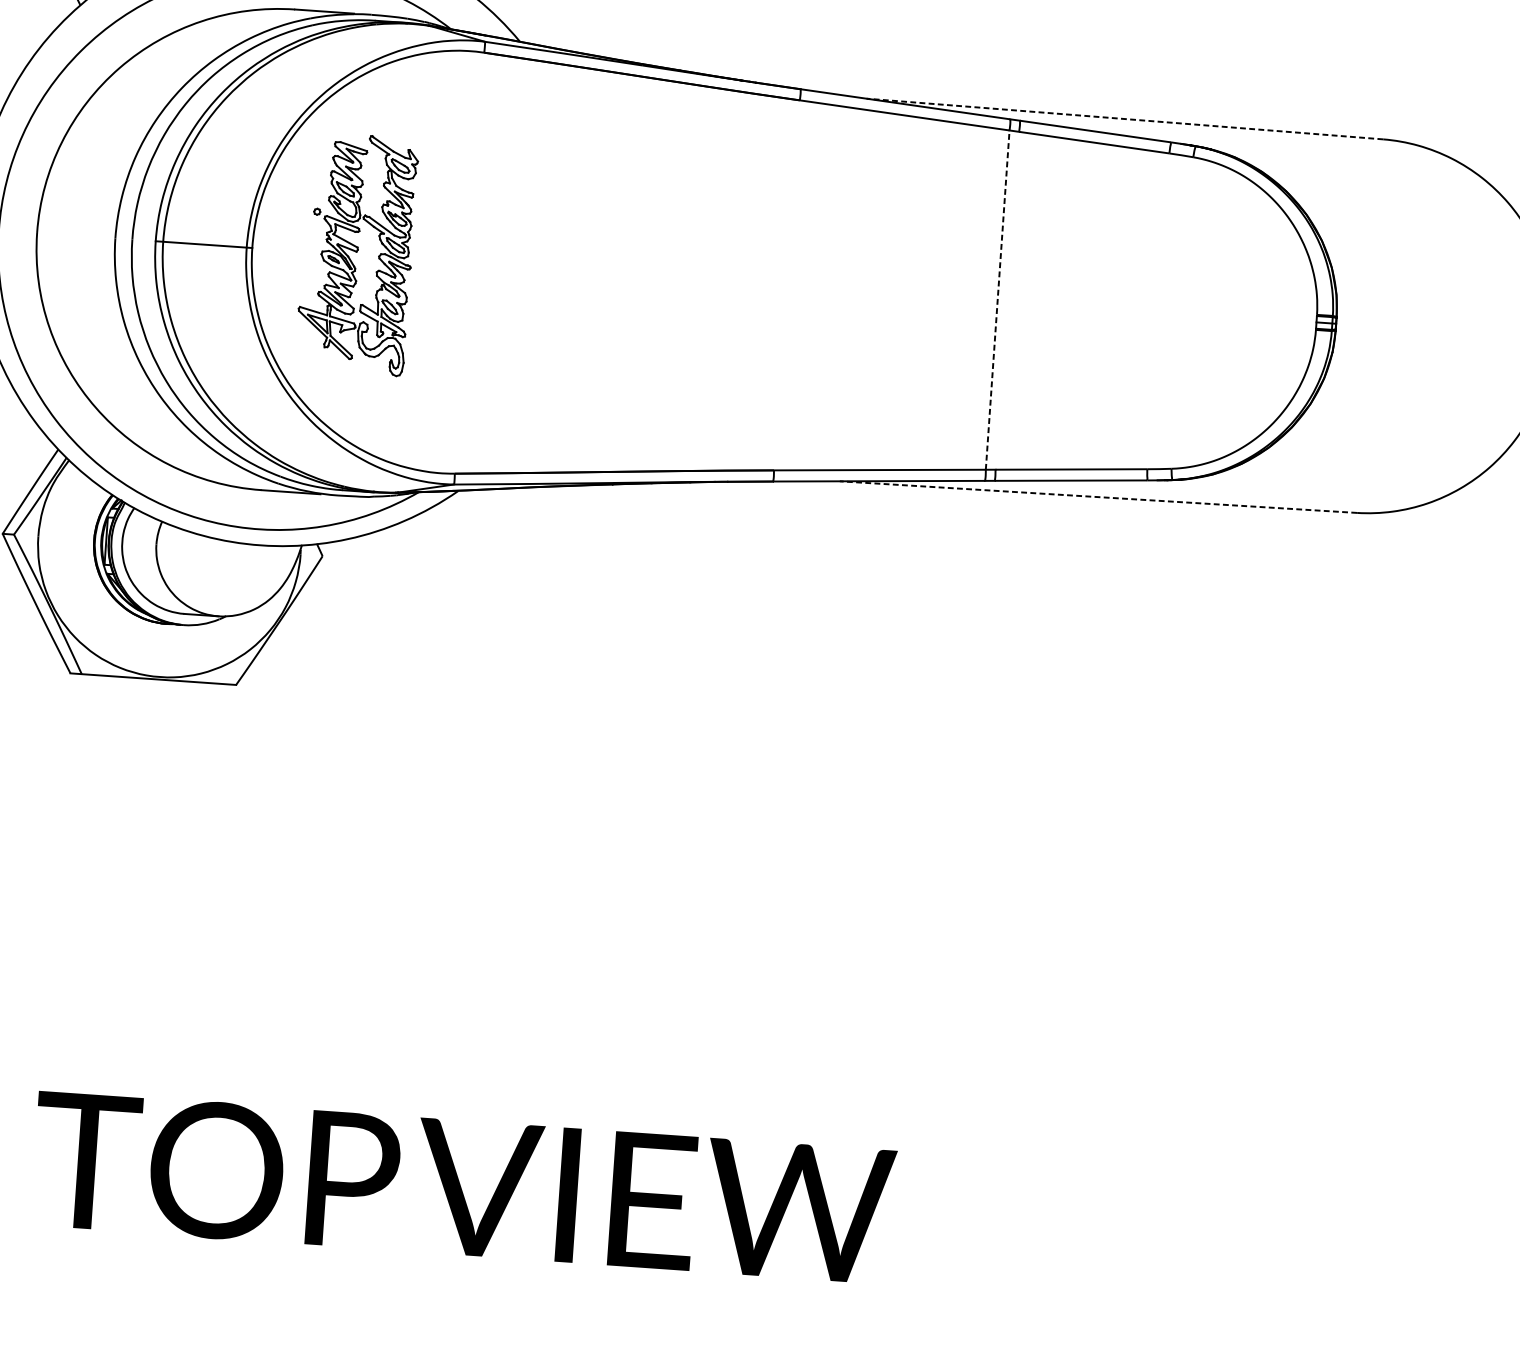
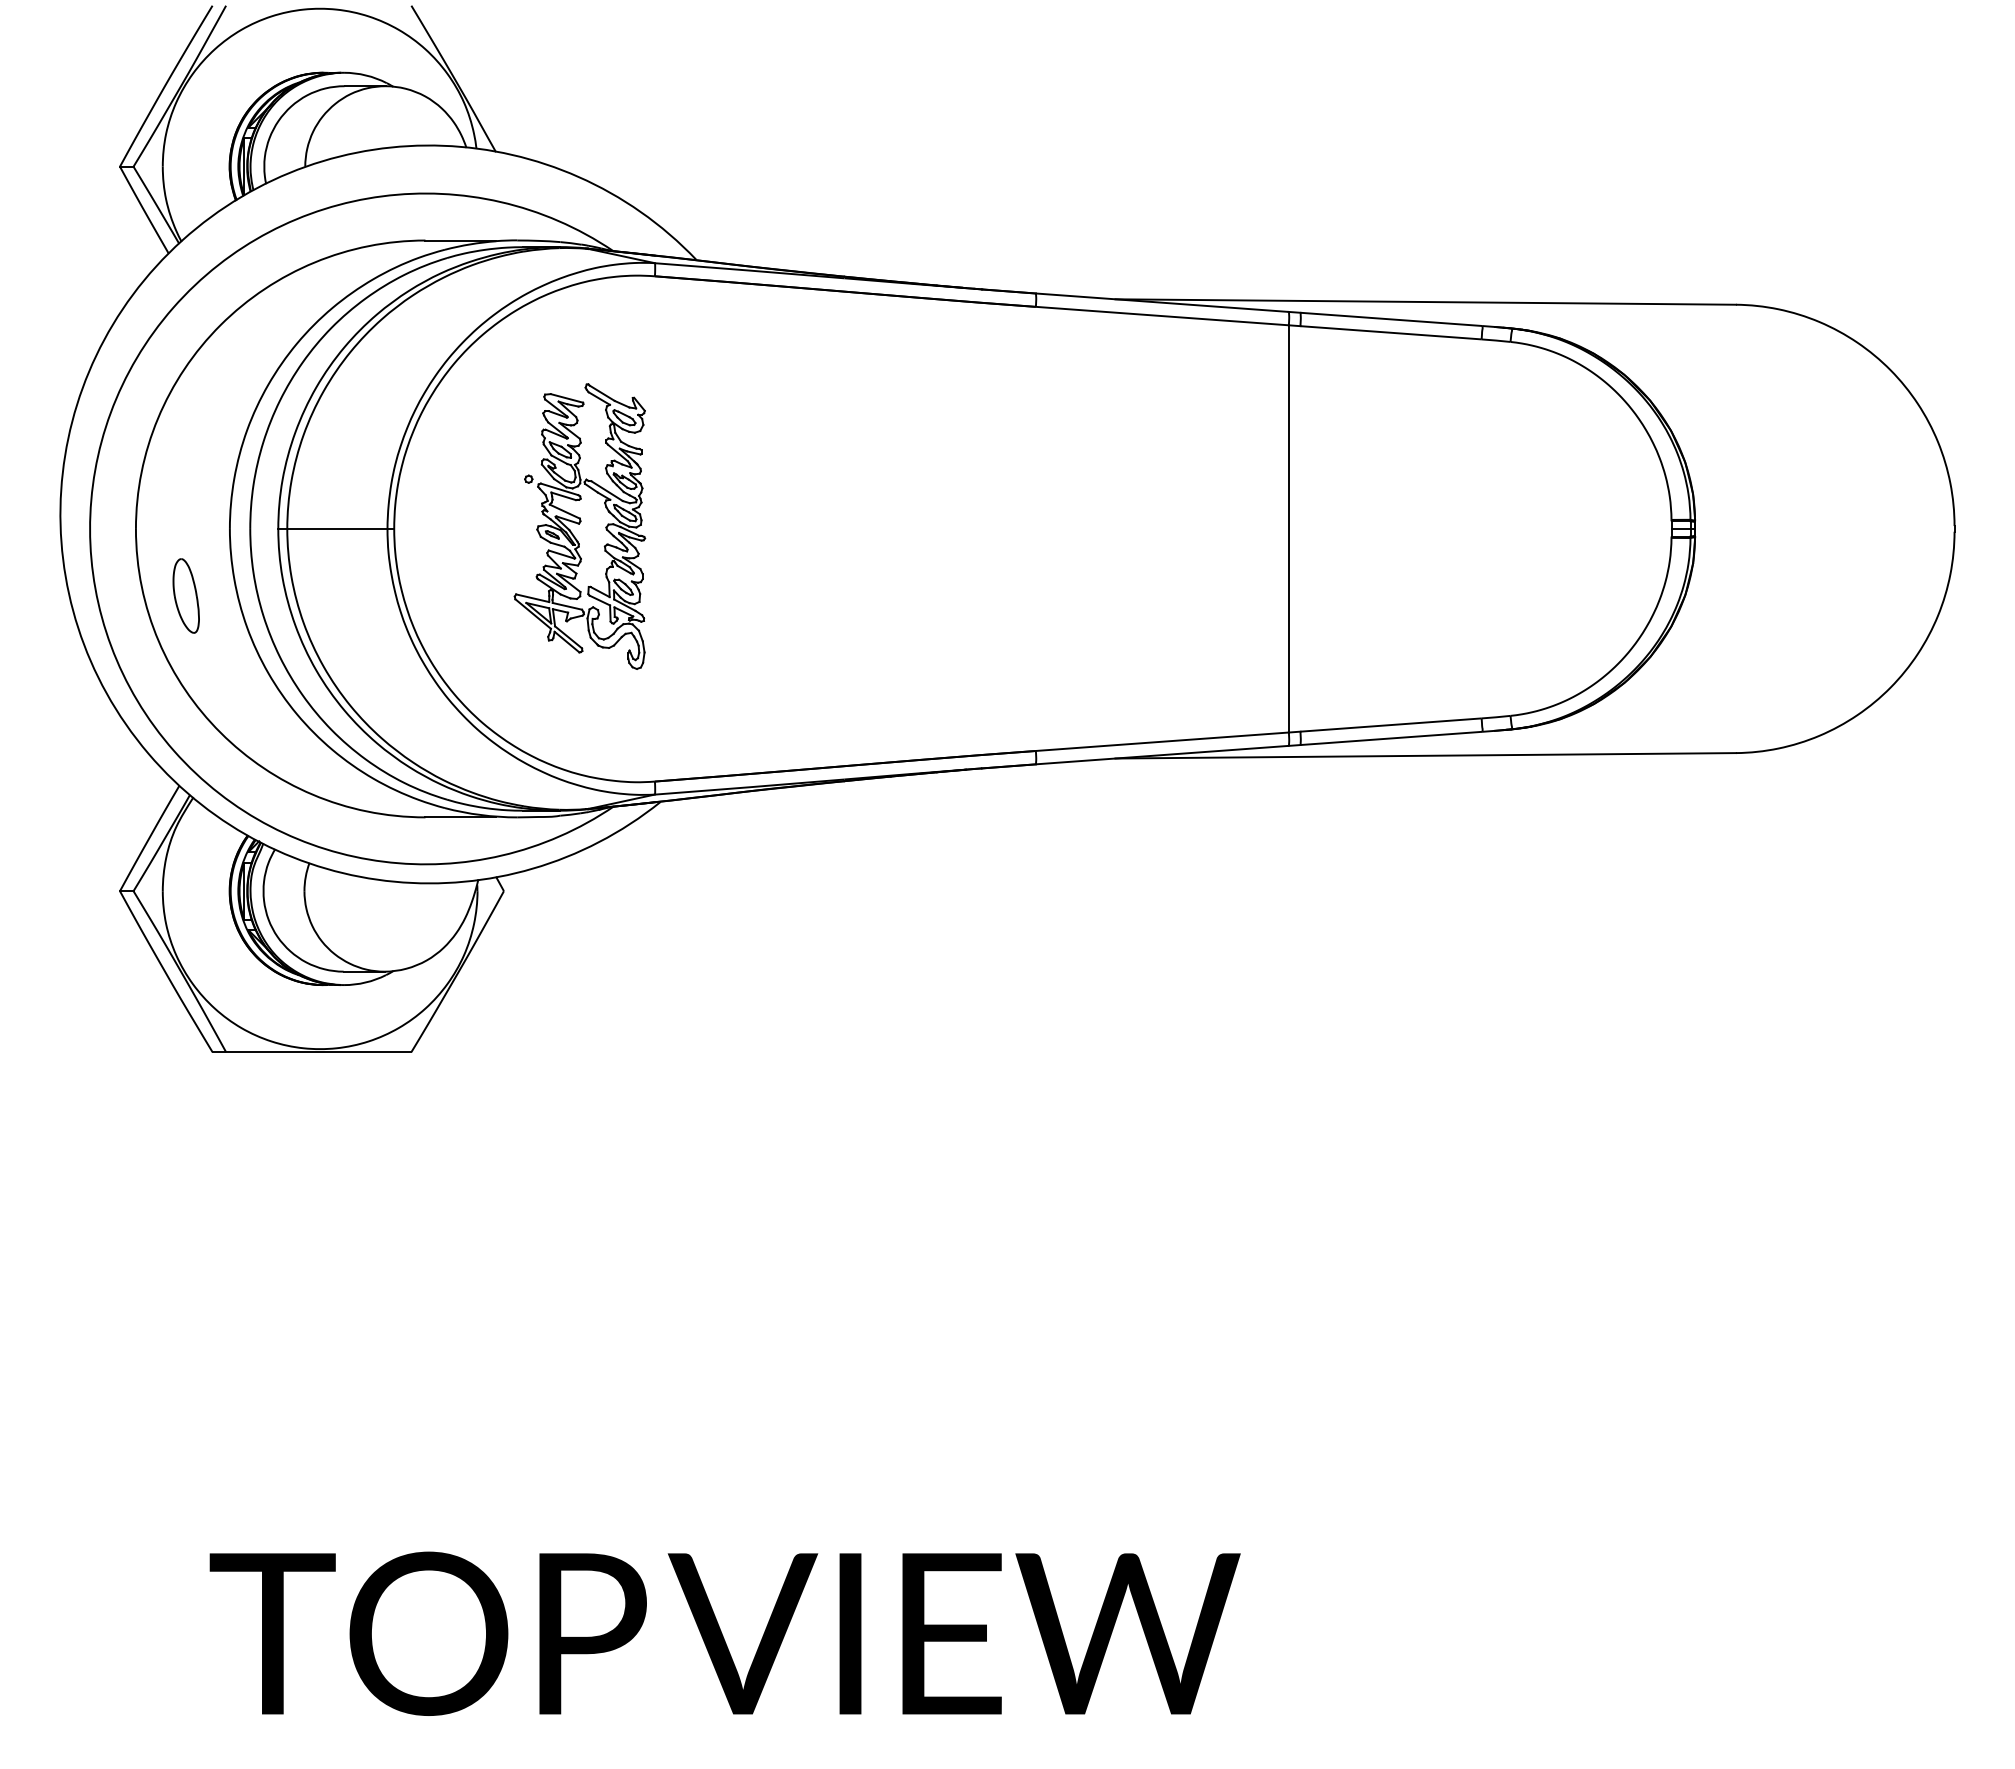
line: (1124, 119) -> (1425, 302), dashed -> solid
part: (356, 254) -> (579, 526), moved
part: (74, 291) -> (185, 595), added
line: (997, 299) -> (1288, 528), dashed -> solid
line: (1098, 496) -> (1425, 755), dashed -> solid

